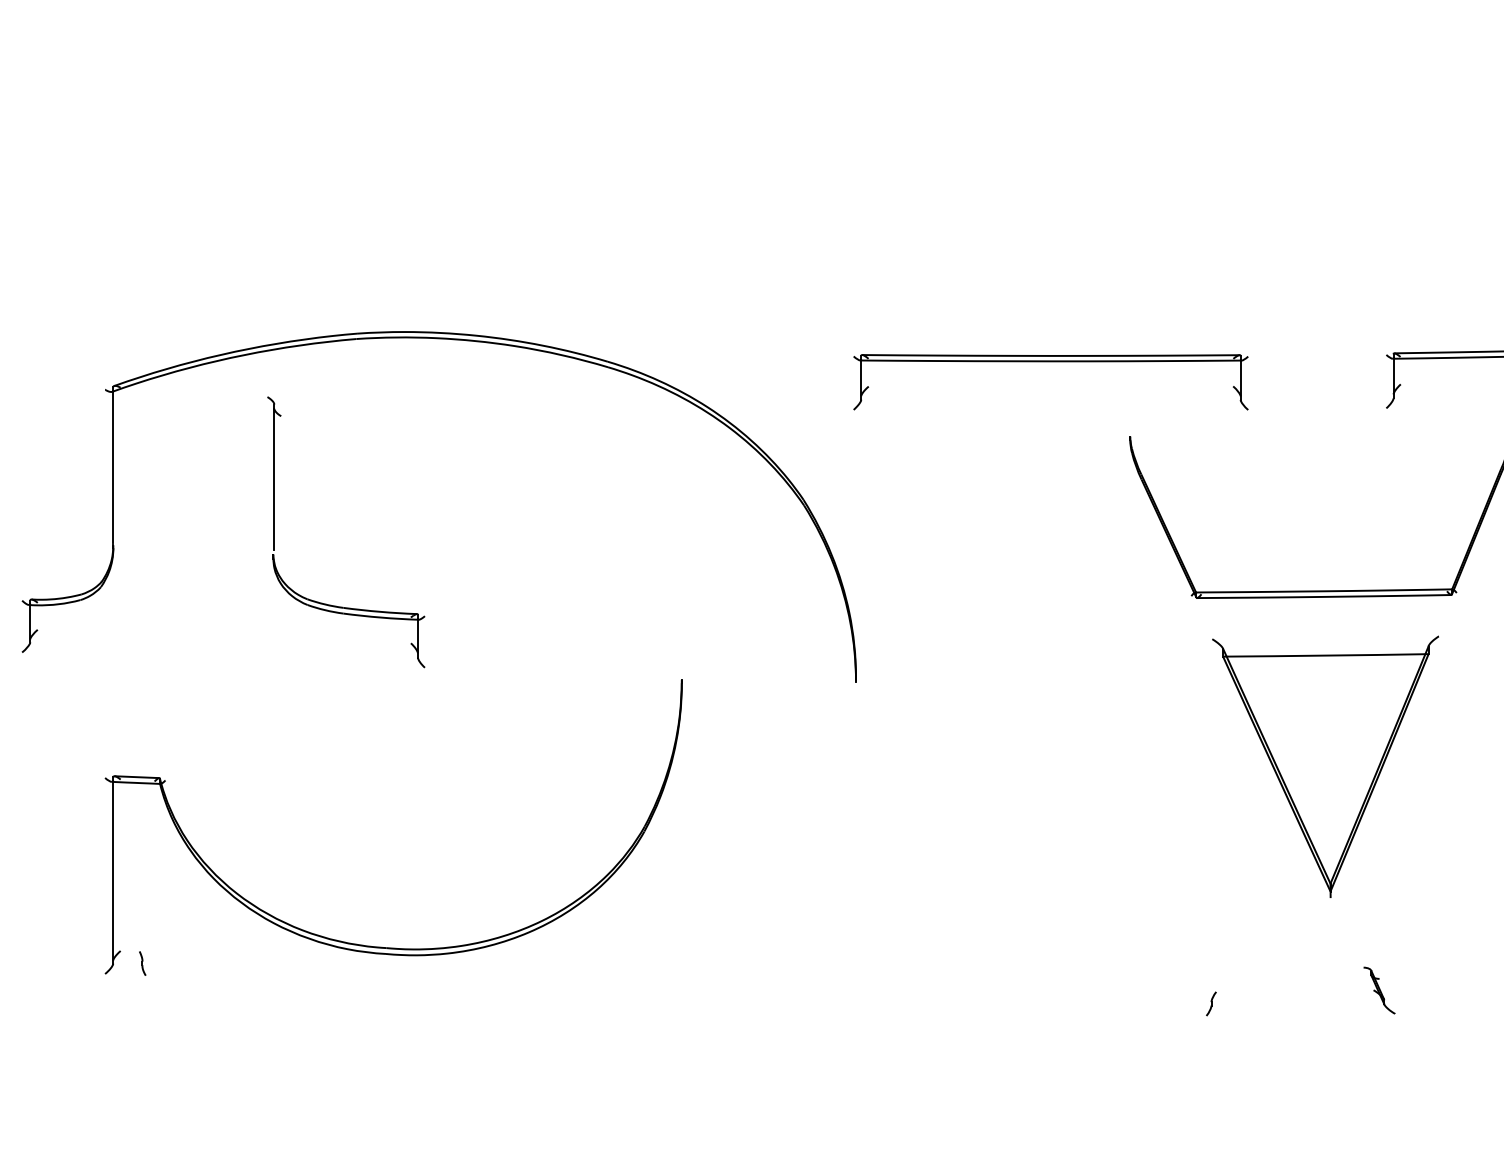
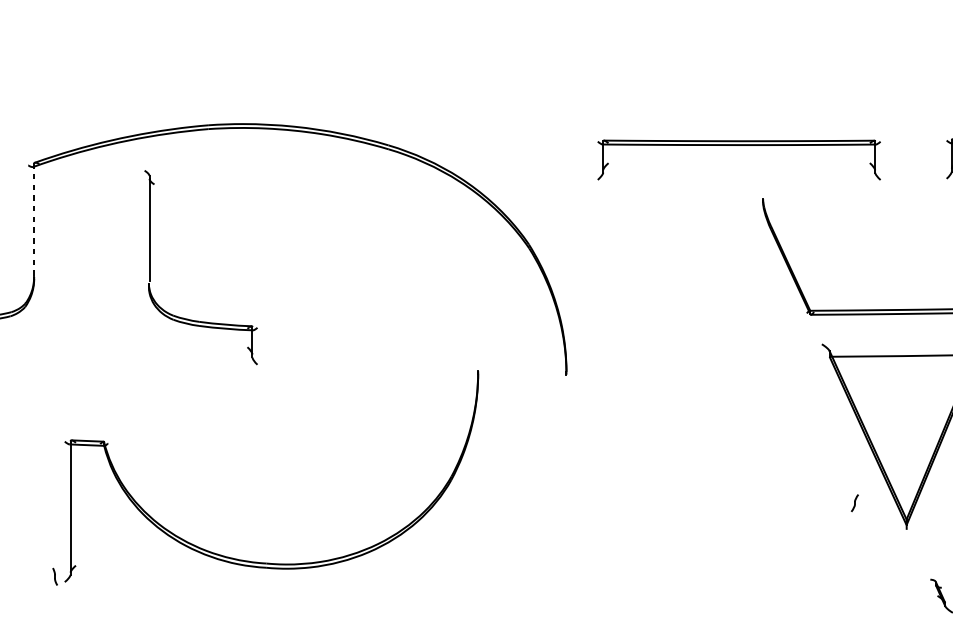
part: (1050, 362) -> (738, 145), moved
line: (113, 467) -> (34, 221), solid -> dashed
part: (381, 946) -> (262, 562), moved
part: (1211, 1003) -> (854, 502), moved

